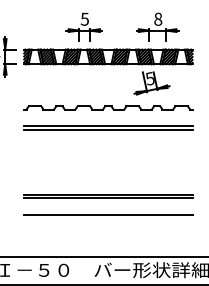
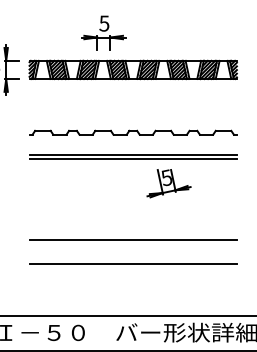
part: (157, 26) -> (193, 32), removed
part: (151, 83) -> (168, 183), moved
line: (107, 197) -> (132, 243), removed

